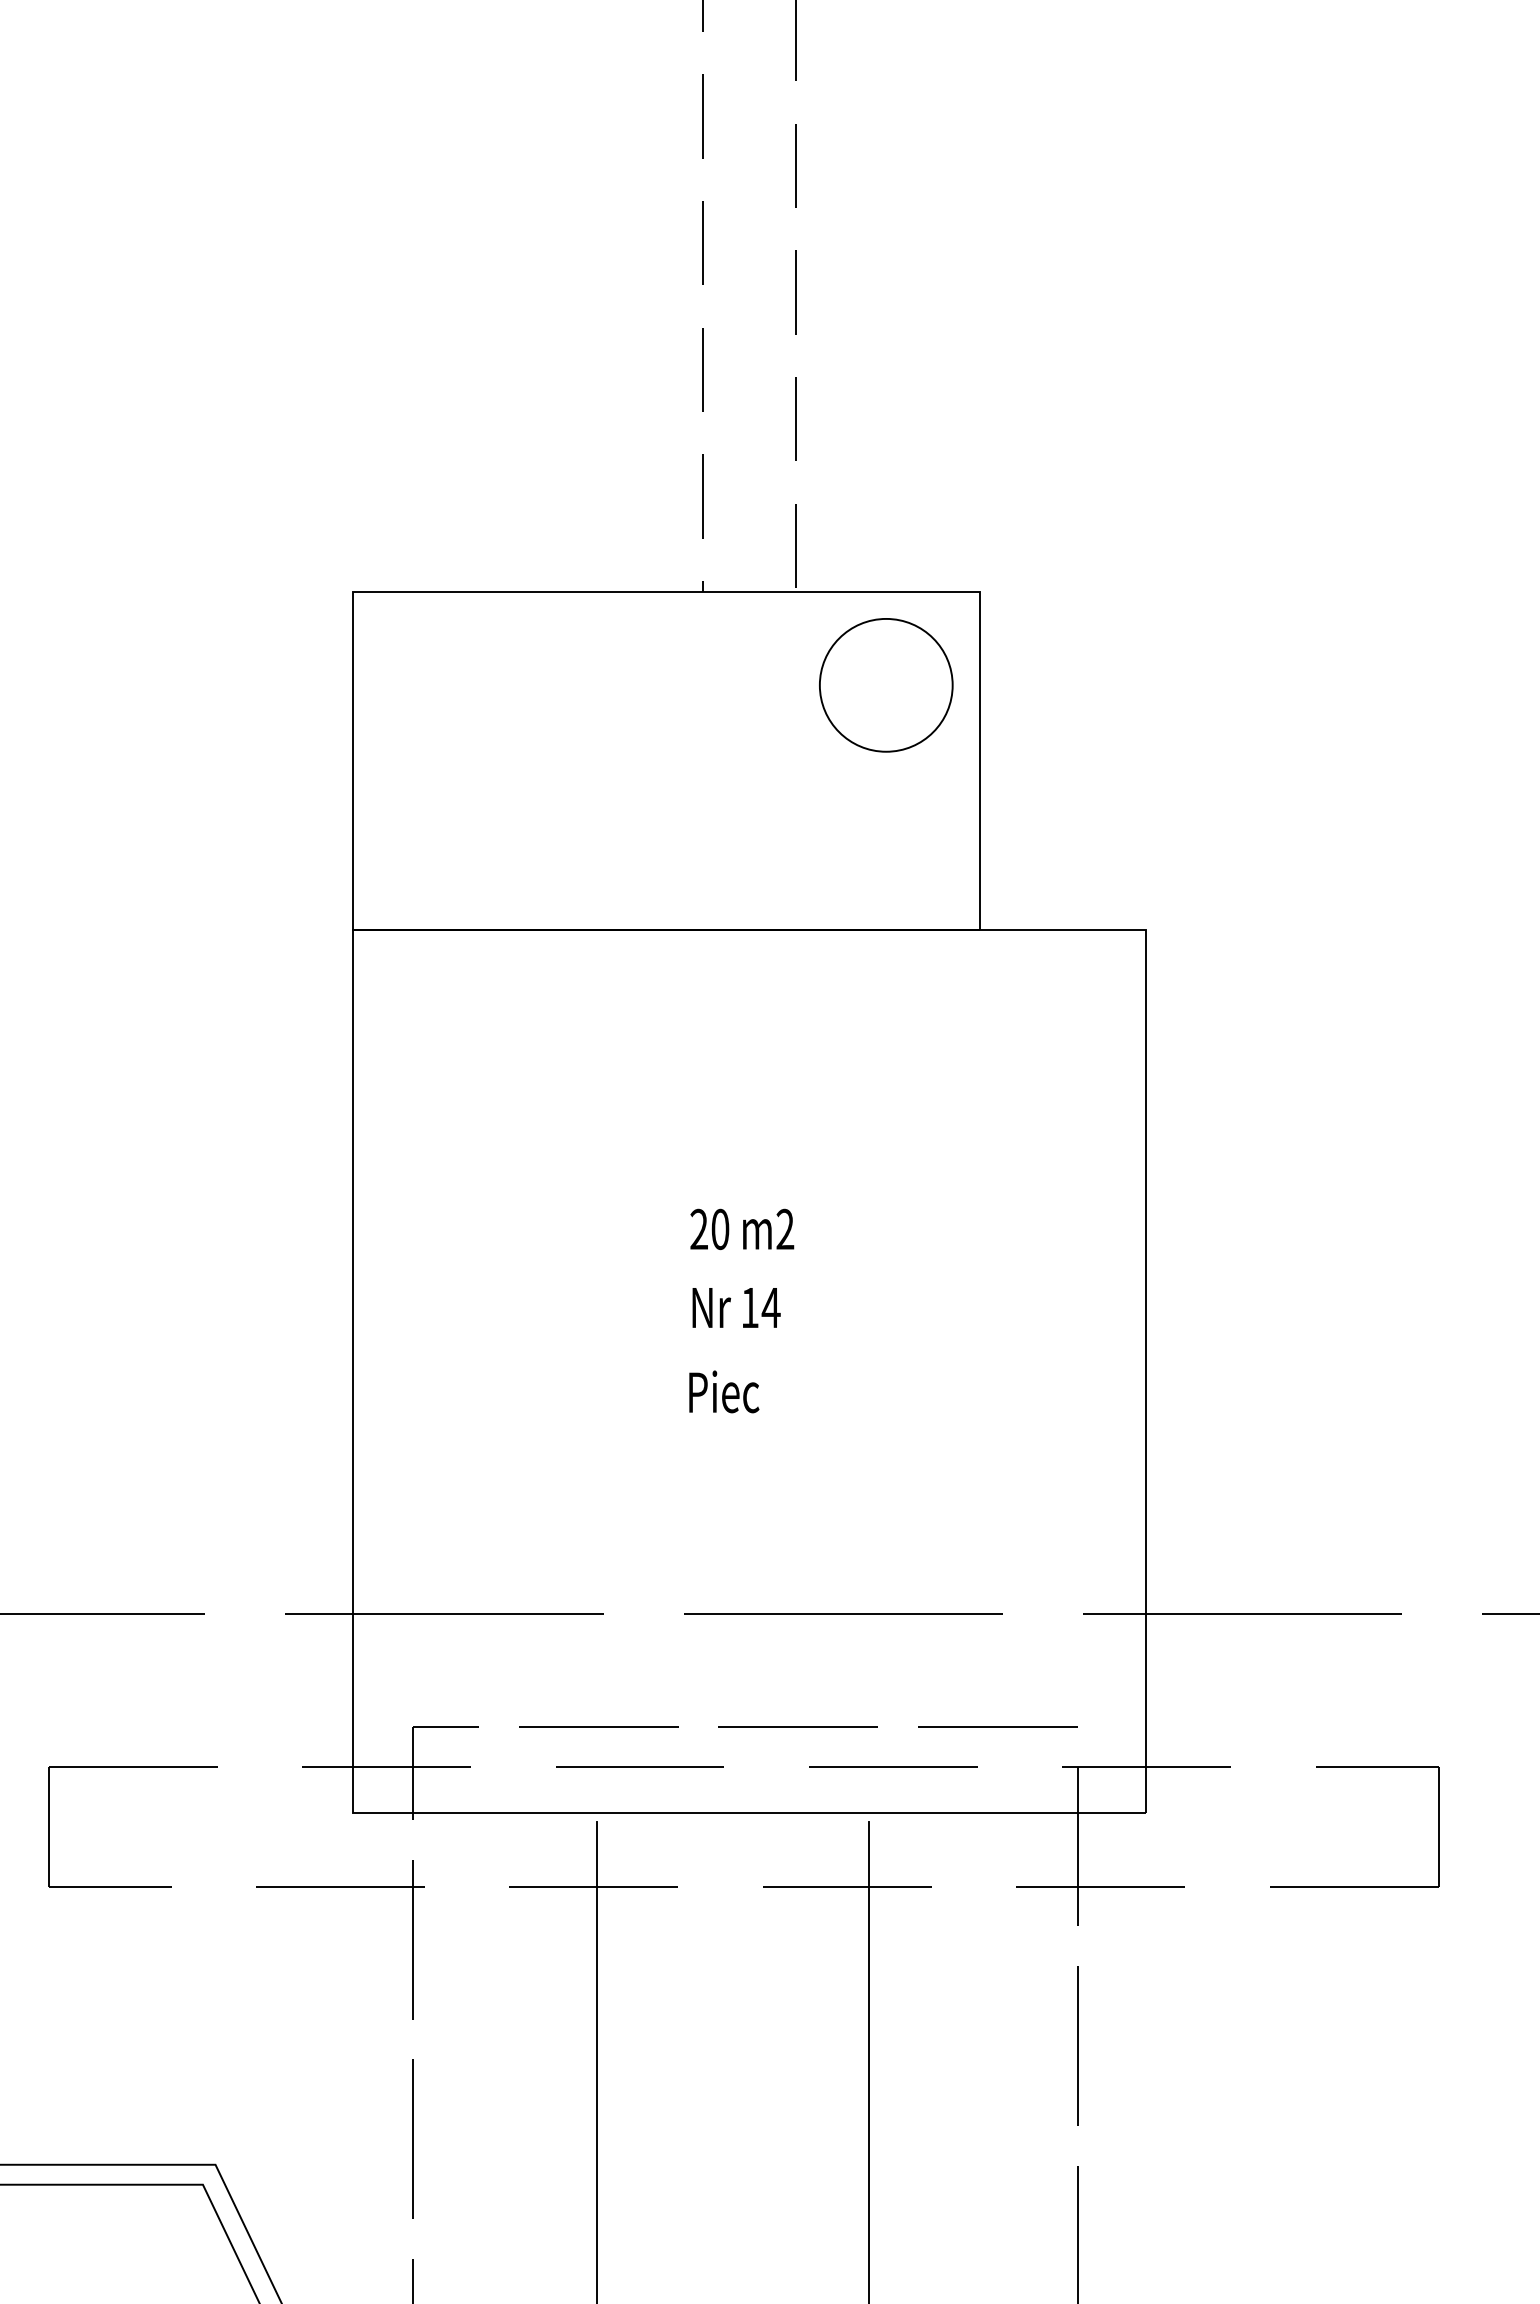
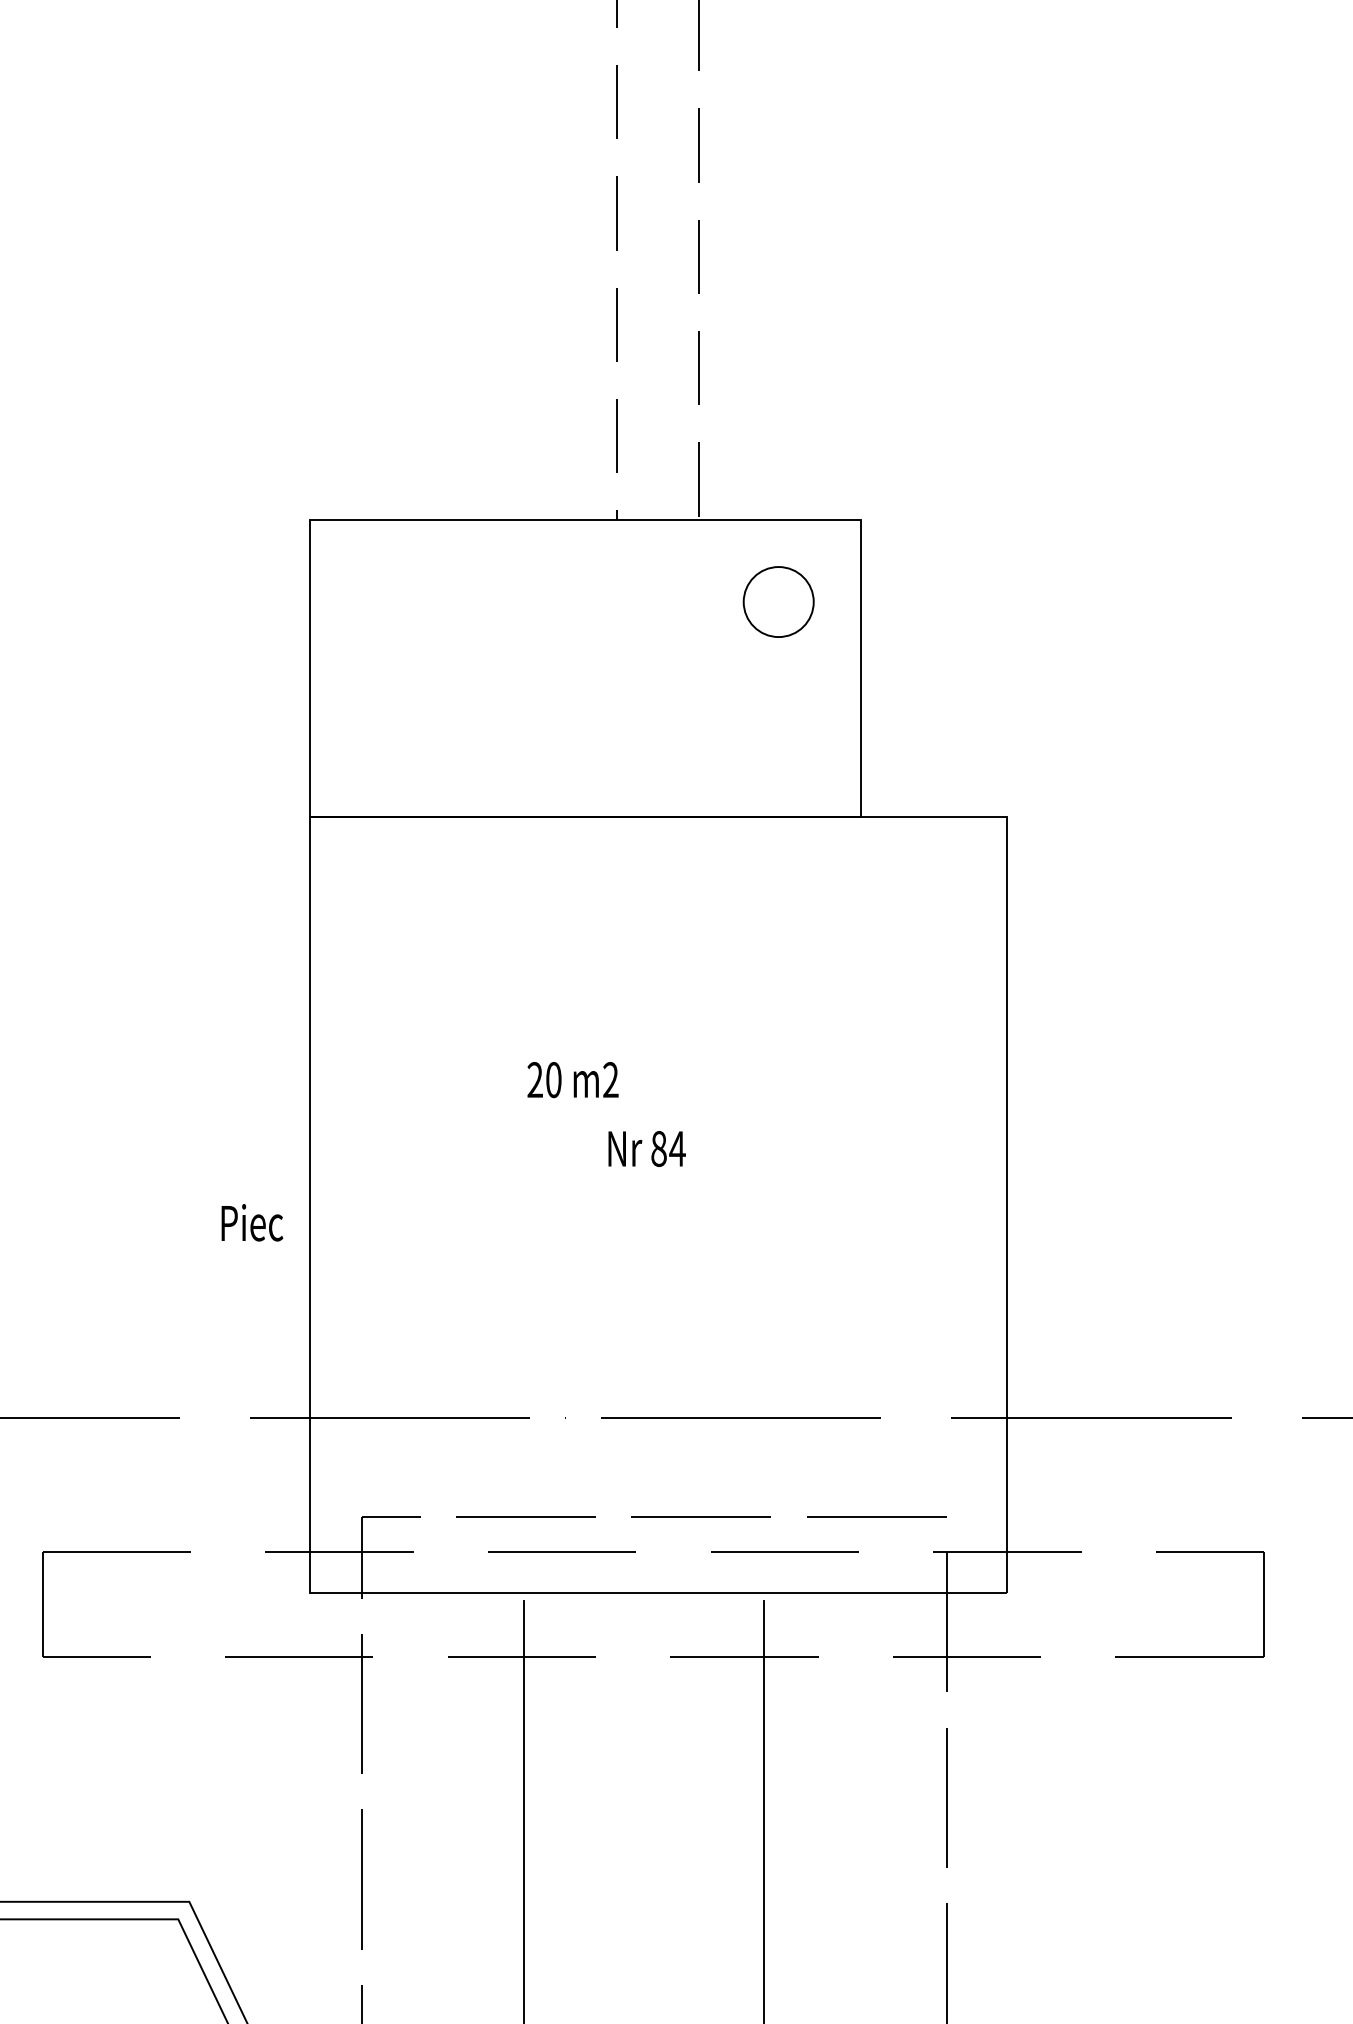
circle: (886, 685) -> (778, 602), size x0.6
text: (742, 1229) -> (573, 1080), moved
text: (749, 1307) -> (658, 1148), 14 -> 84
text: (724, 1391) -> (252, 1222), moved

